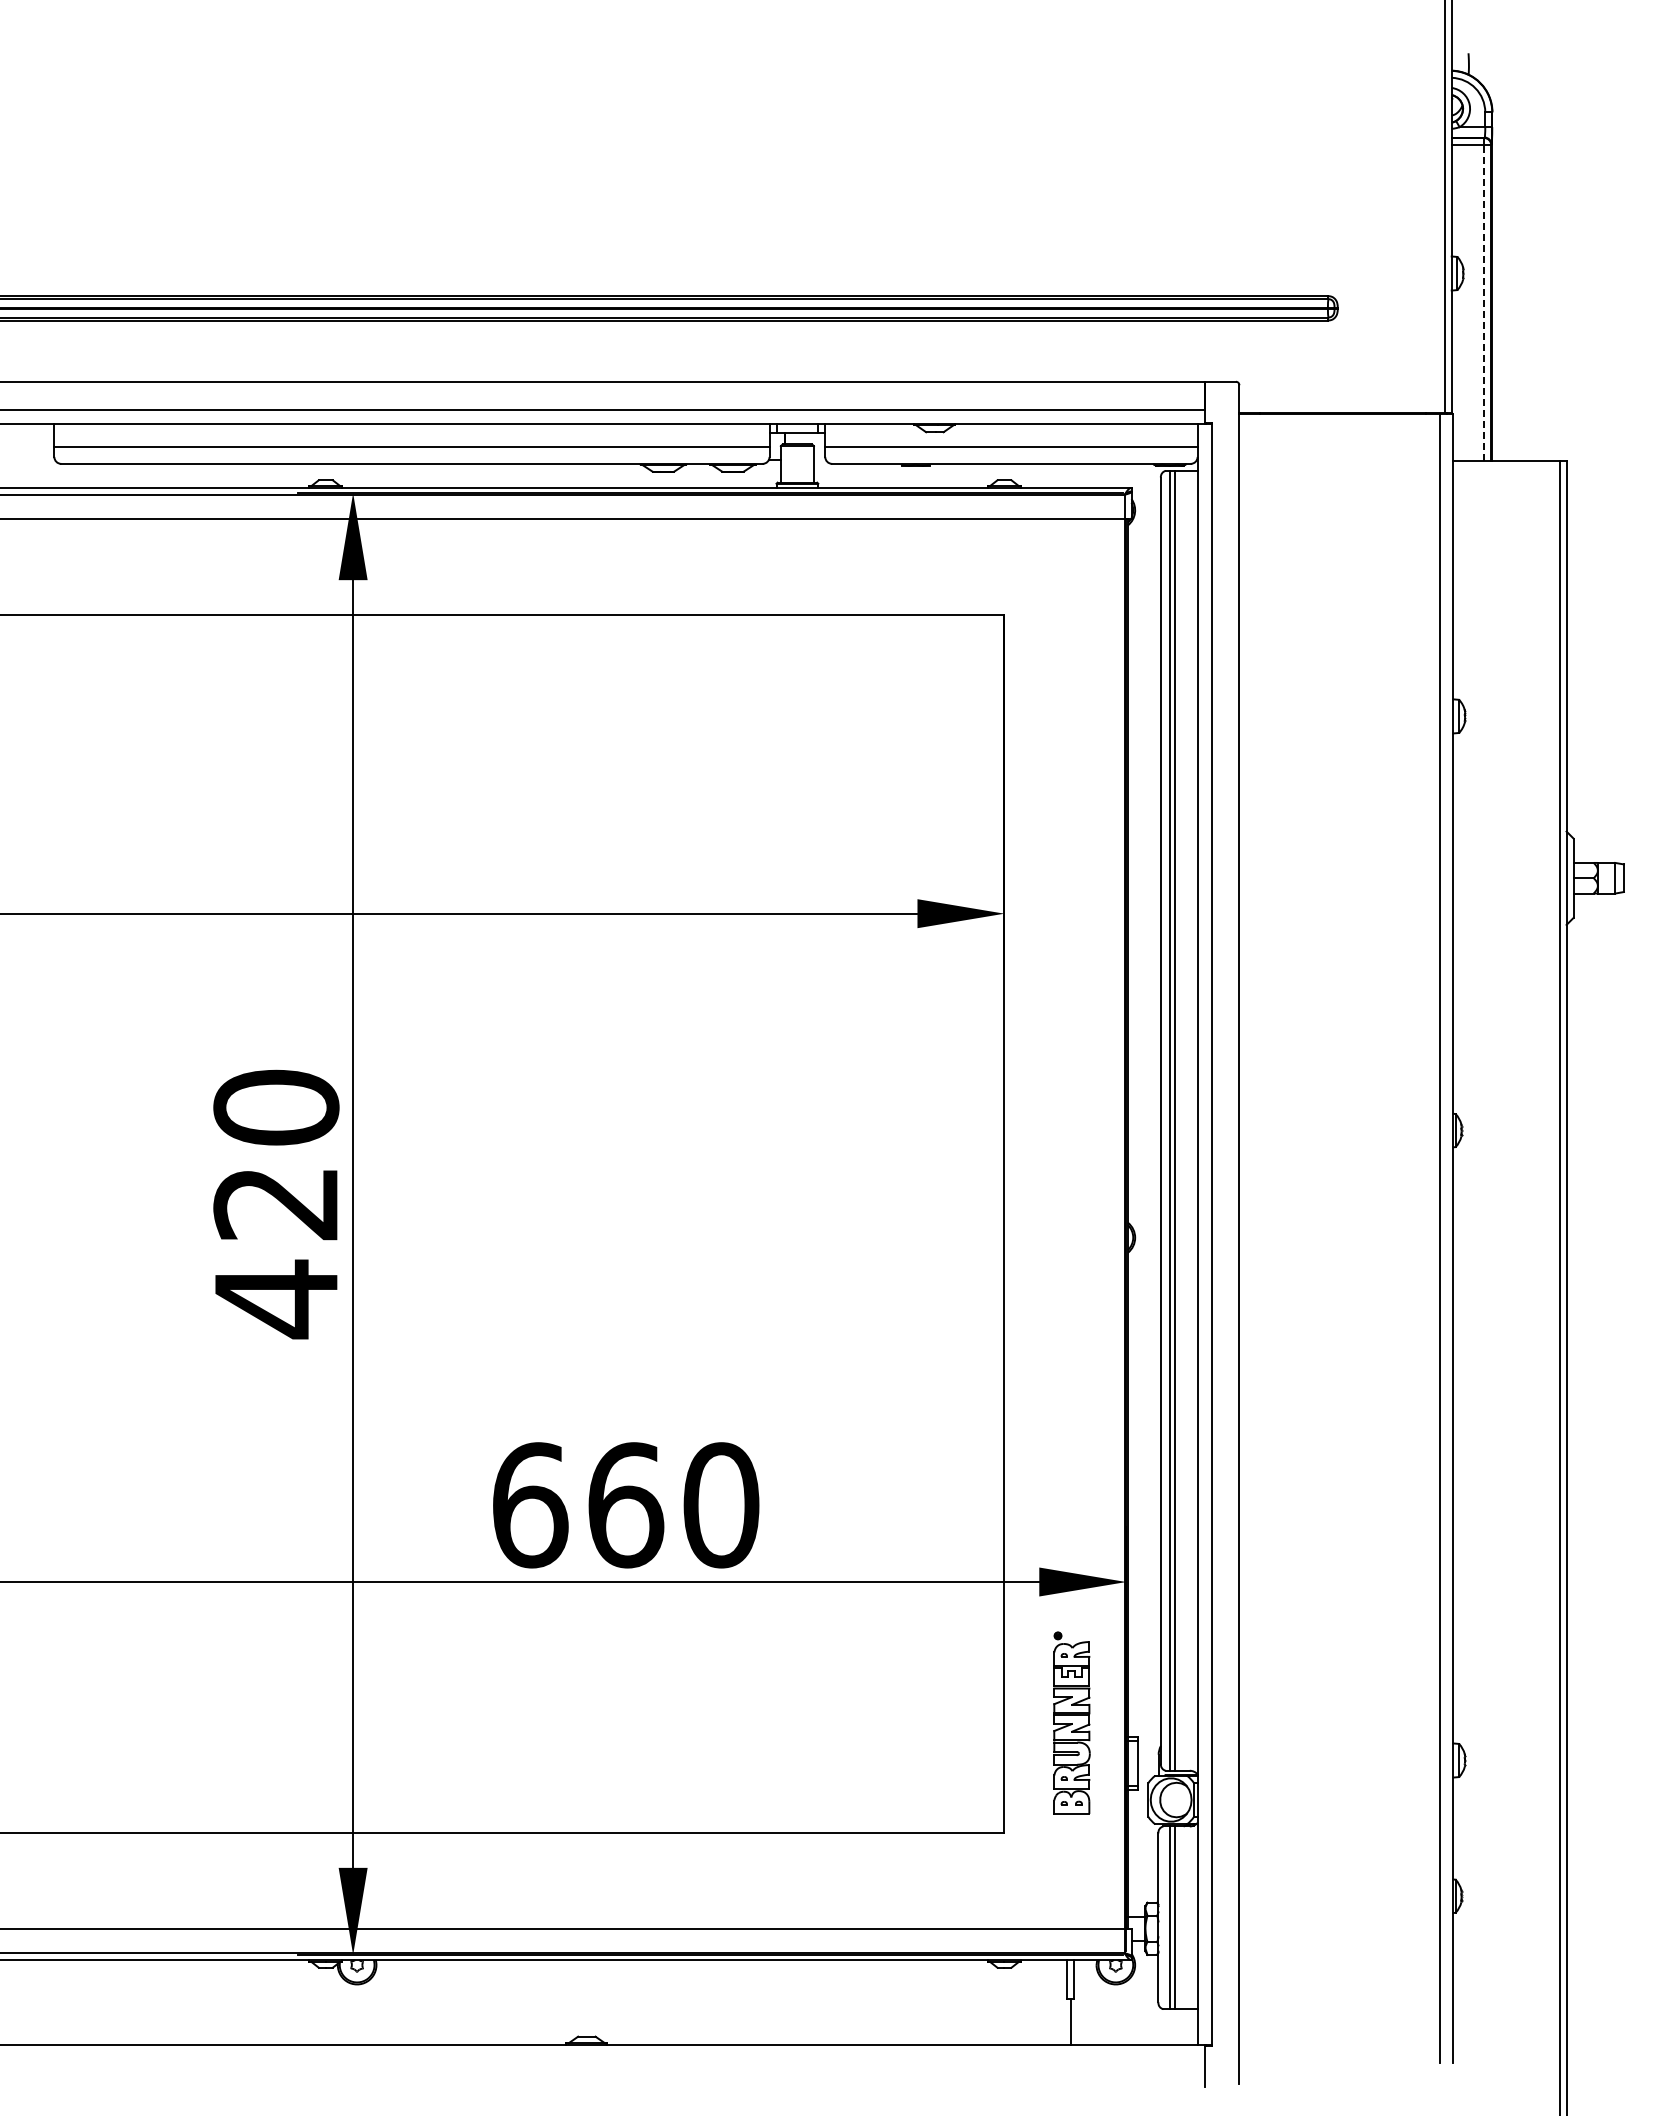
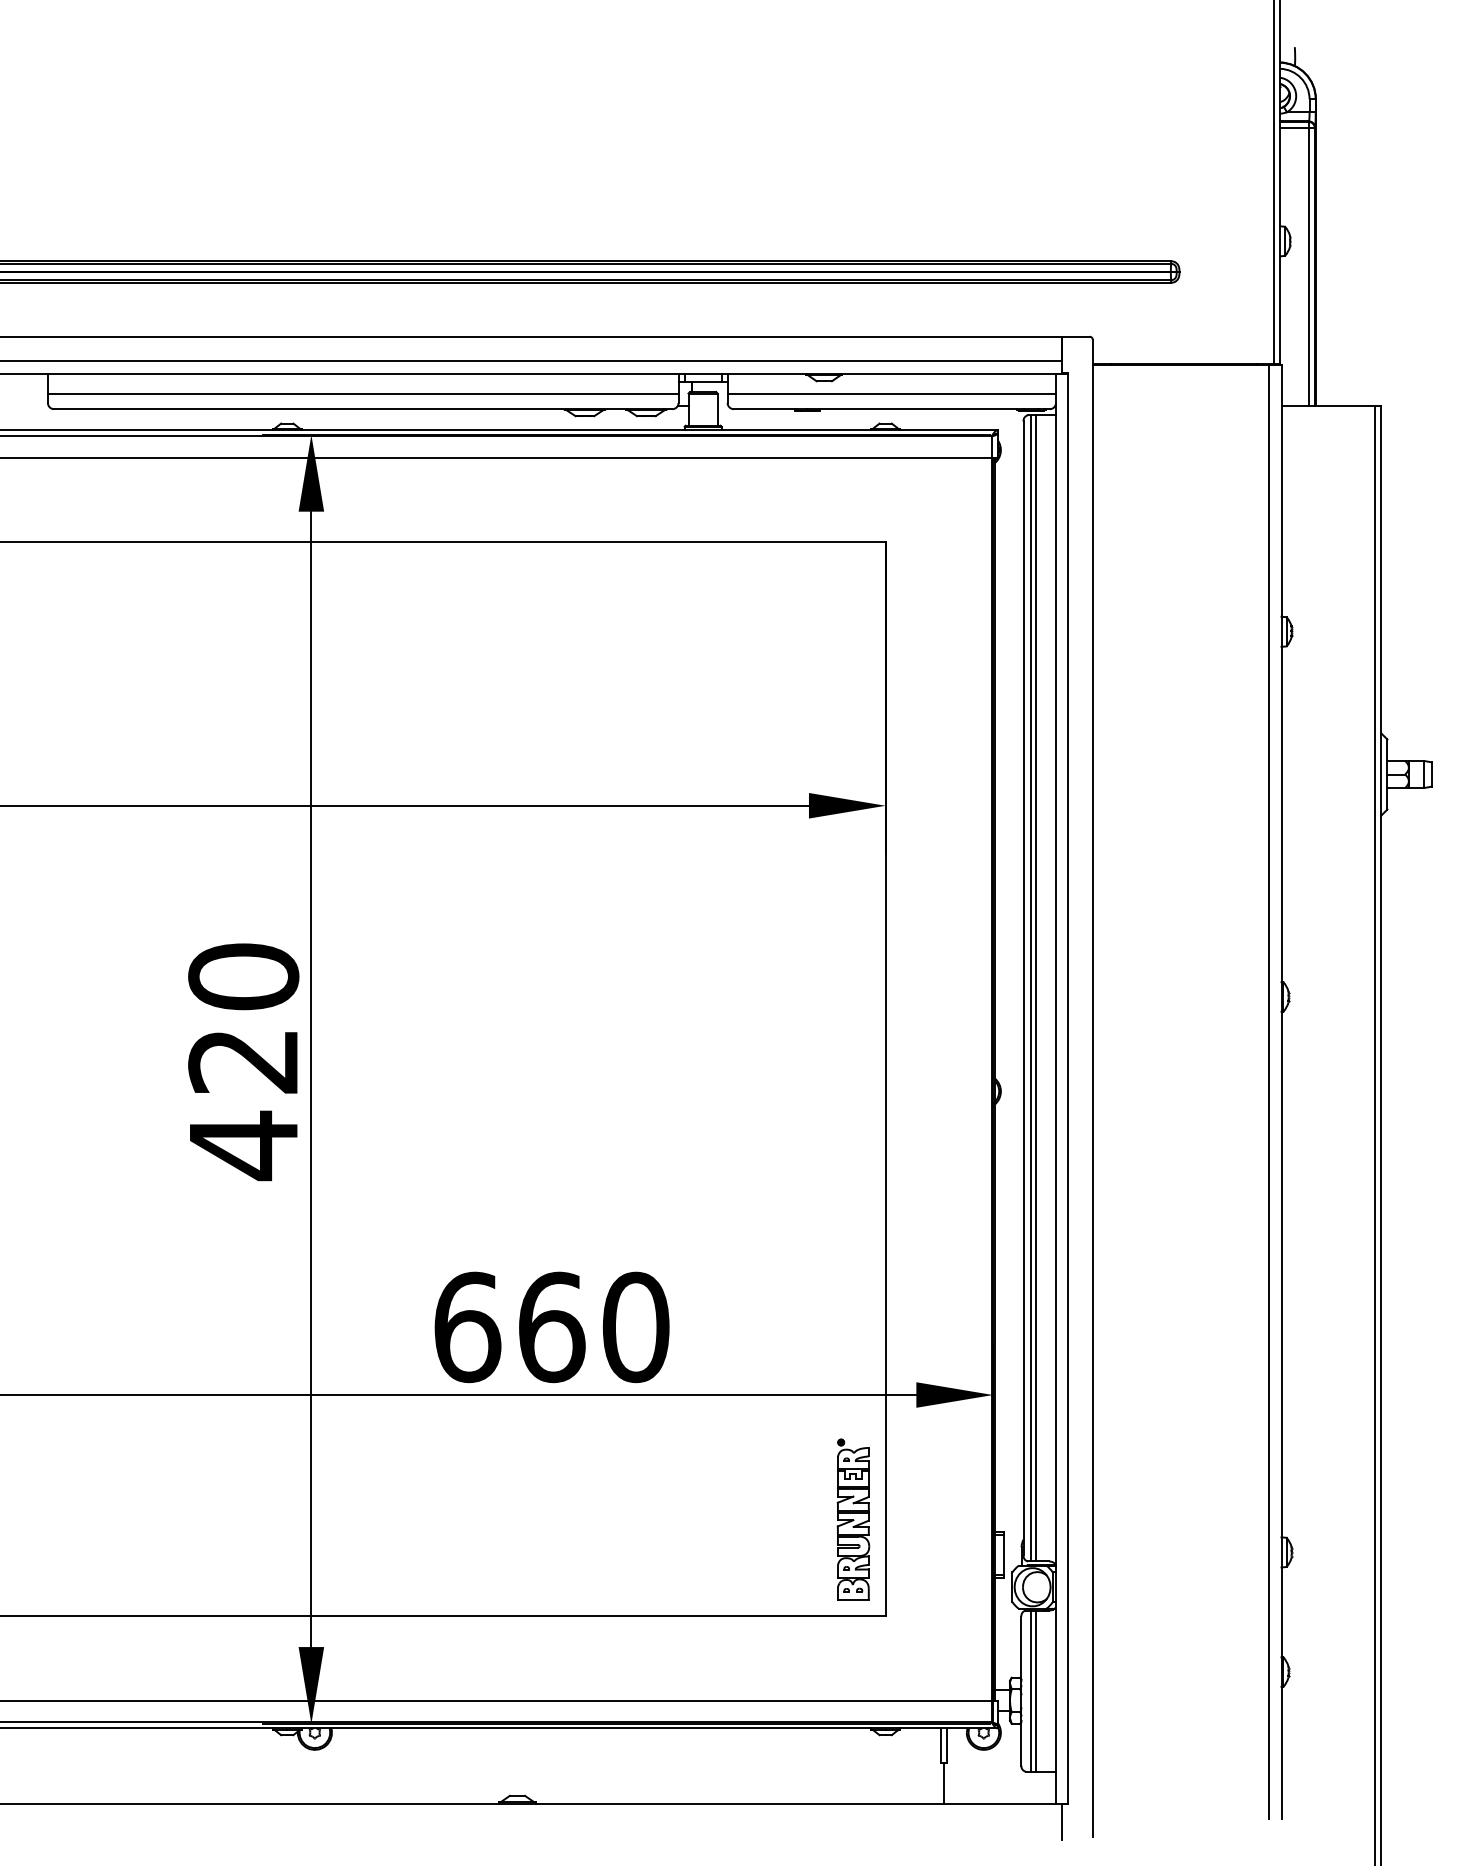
line: (1484, 302) -> (1308, 266), dashed -> solid
part: (1071, 1722) -> (853, 1518), moved

